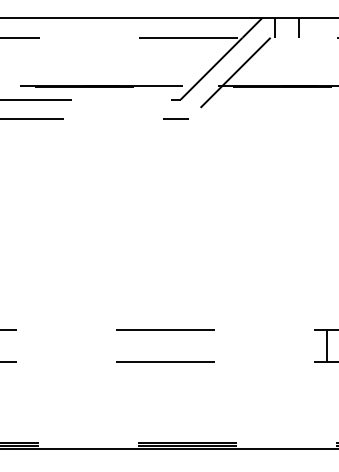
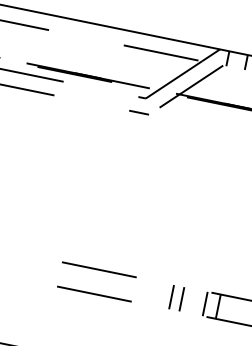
line: (264, 345) -> (171, 296), added
line: (278, 345) -> (181, 298), added
line: (309, 345) -> (205, 303), added

